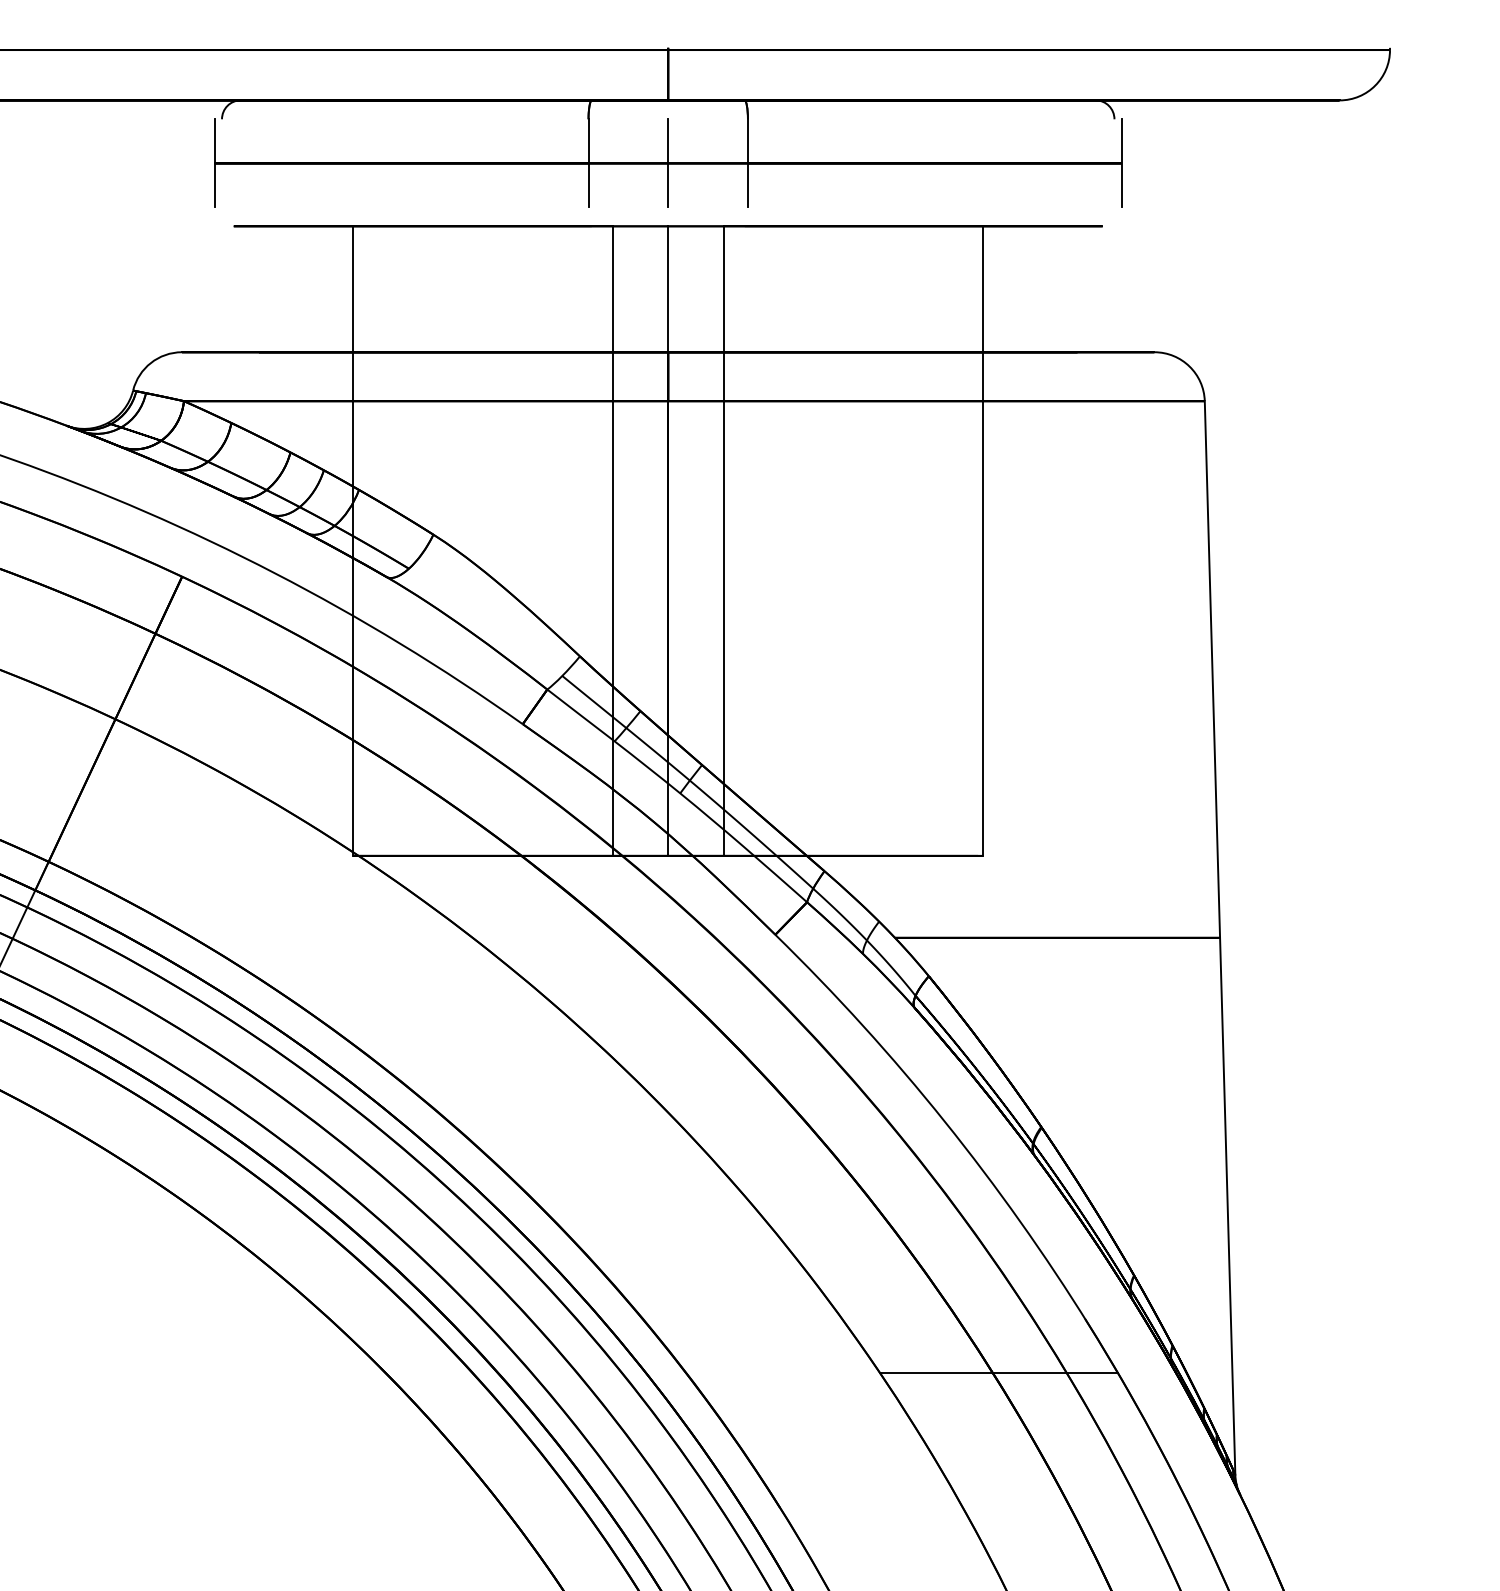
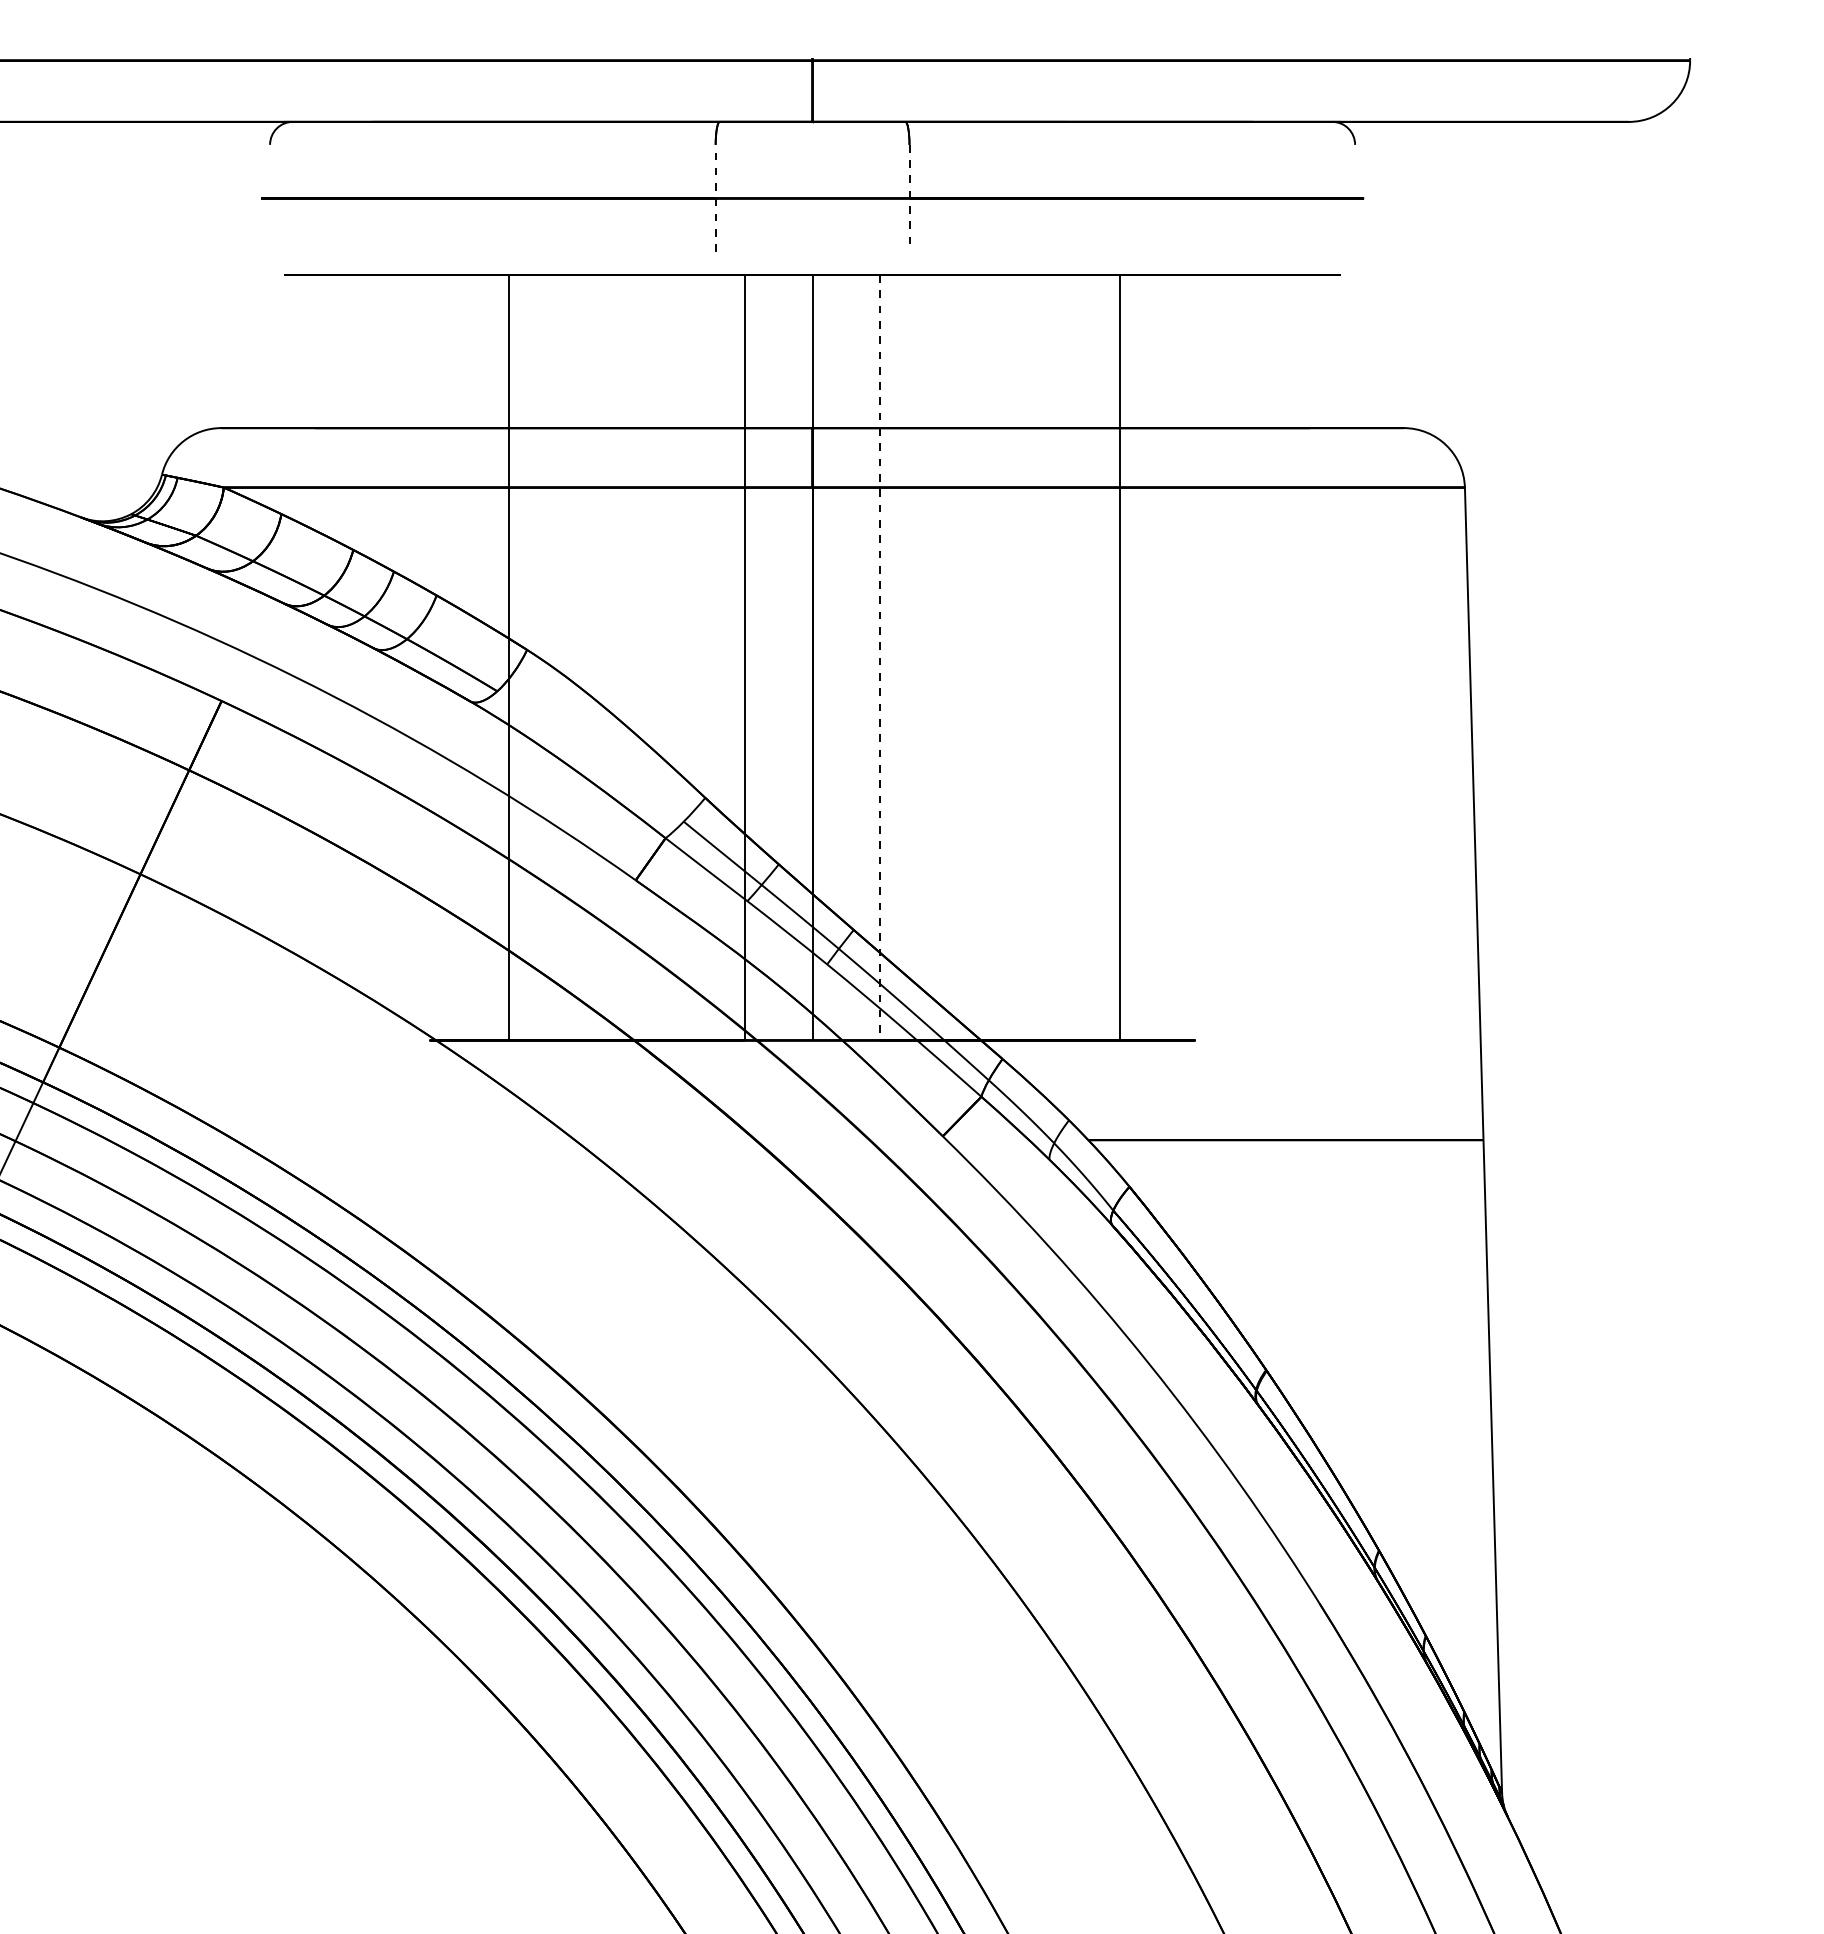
line: (214, 163) -> (261, 198), removed
line: (588, 163) -> (715, 198), solid -> dashed
line: (668, 163) -> (812, 198), removed
line: (747, 163) -> (909, 198), solid -> dashed
line: (1121, 163) -> (1363, 198), removed
line: (353, 540) -> (508, 657), moved
line: (723, 540) -> (879, 657), solid -> dashed
line: (983, 540) -> (1120, 657), moved
line: (998, 1373) -> (1214, 1669), removed

